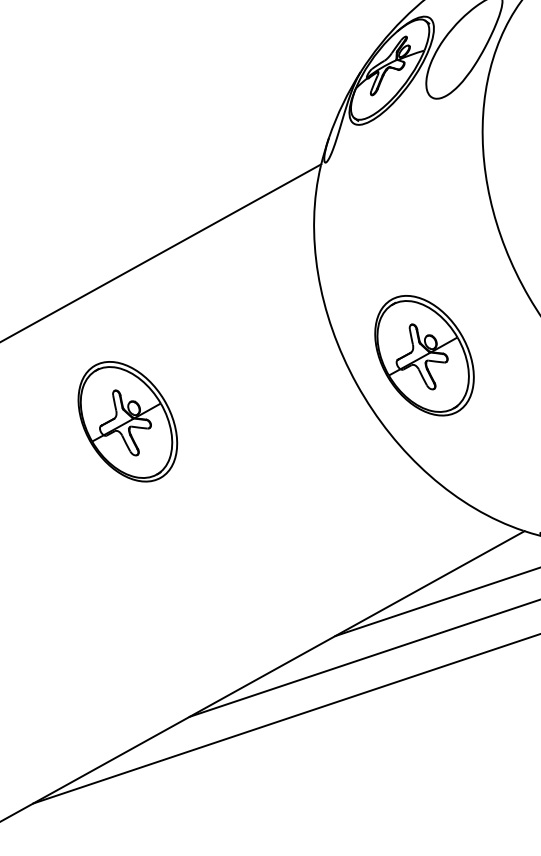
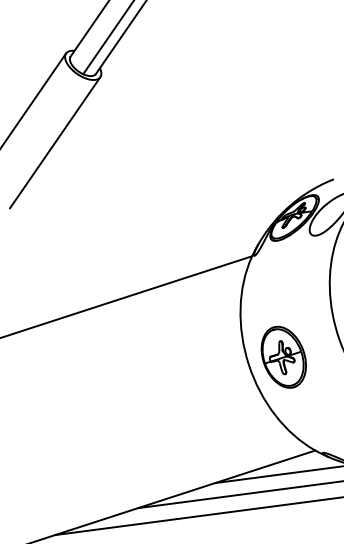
part: (126, 420) -> (135, 360), removed

